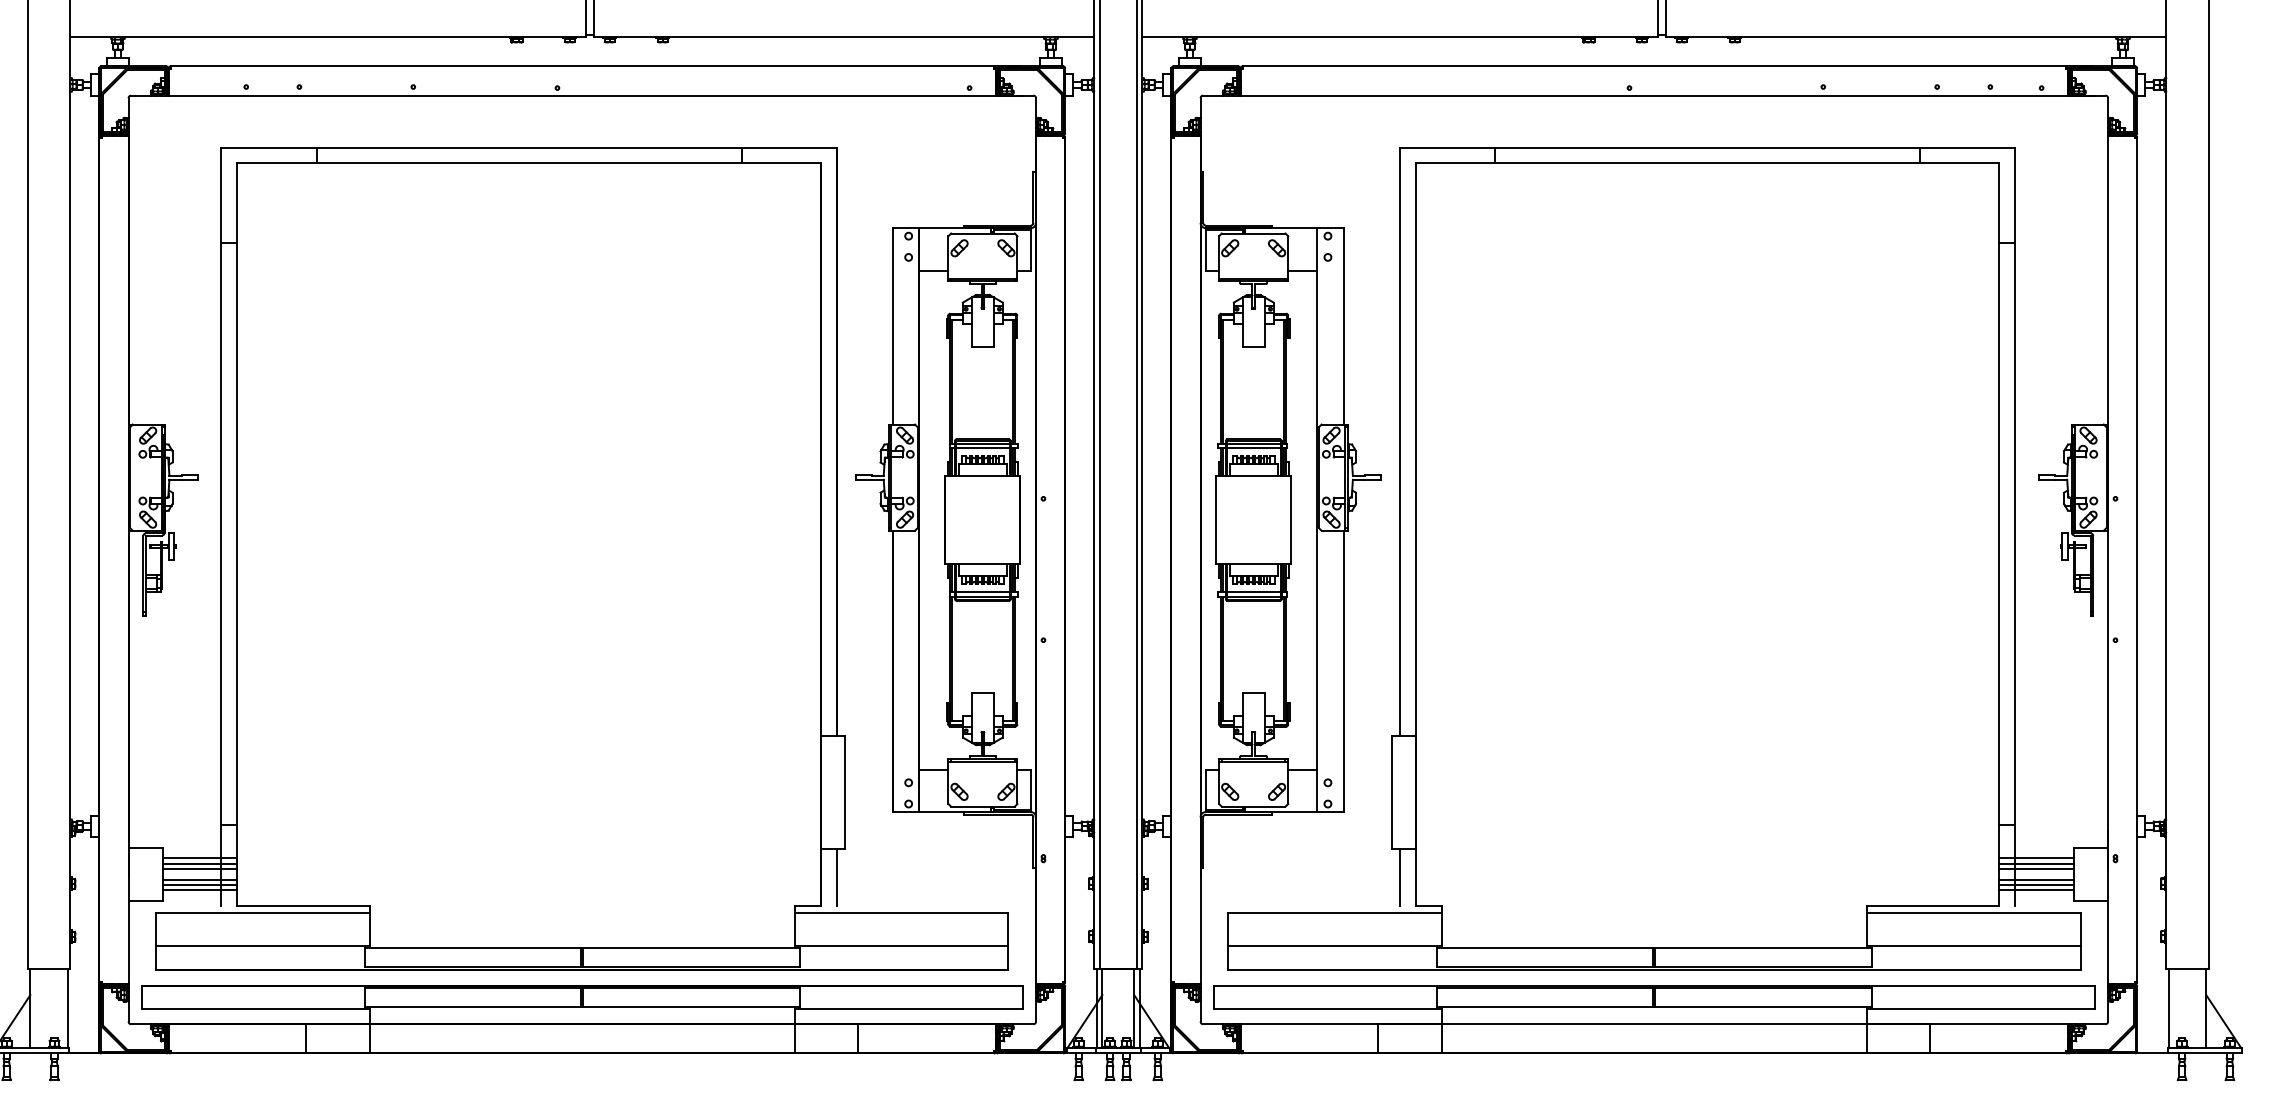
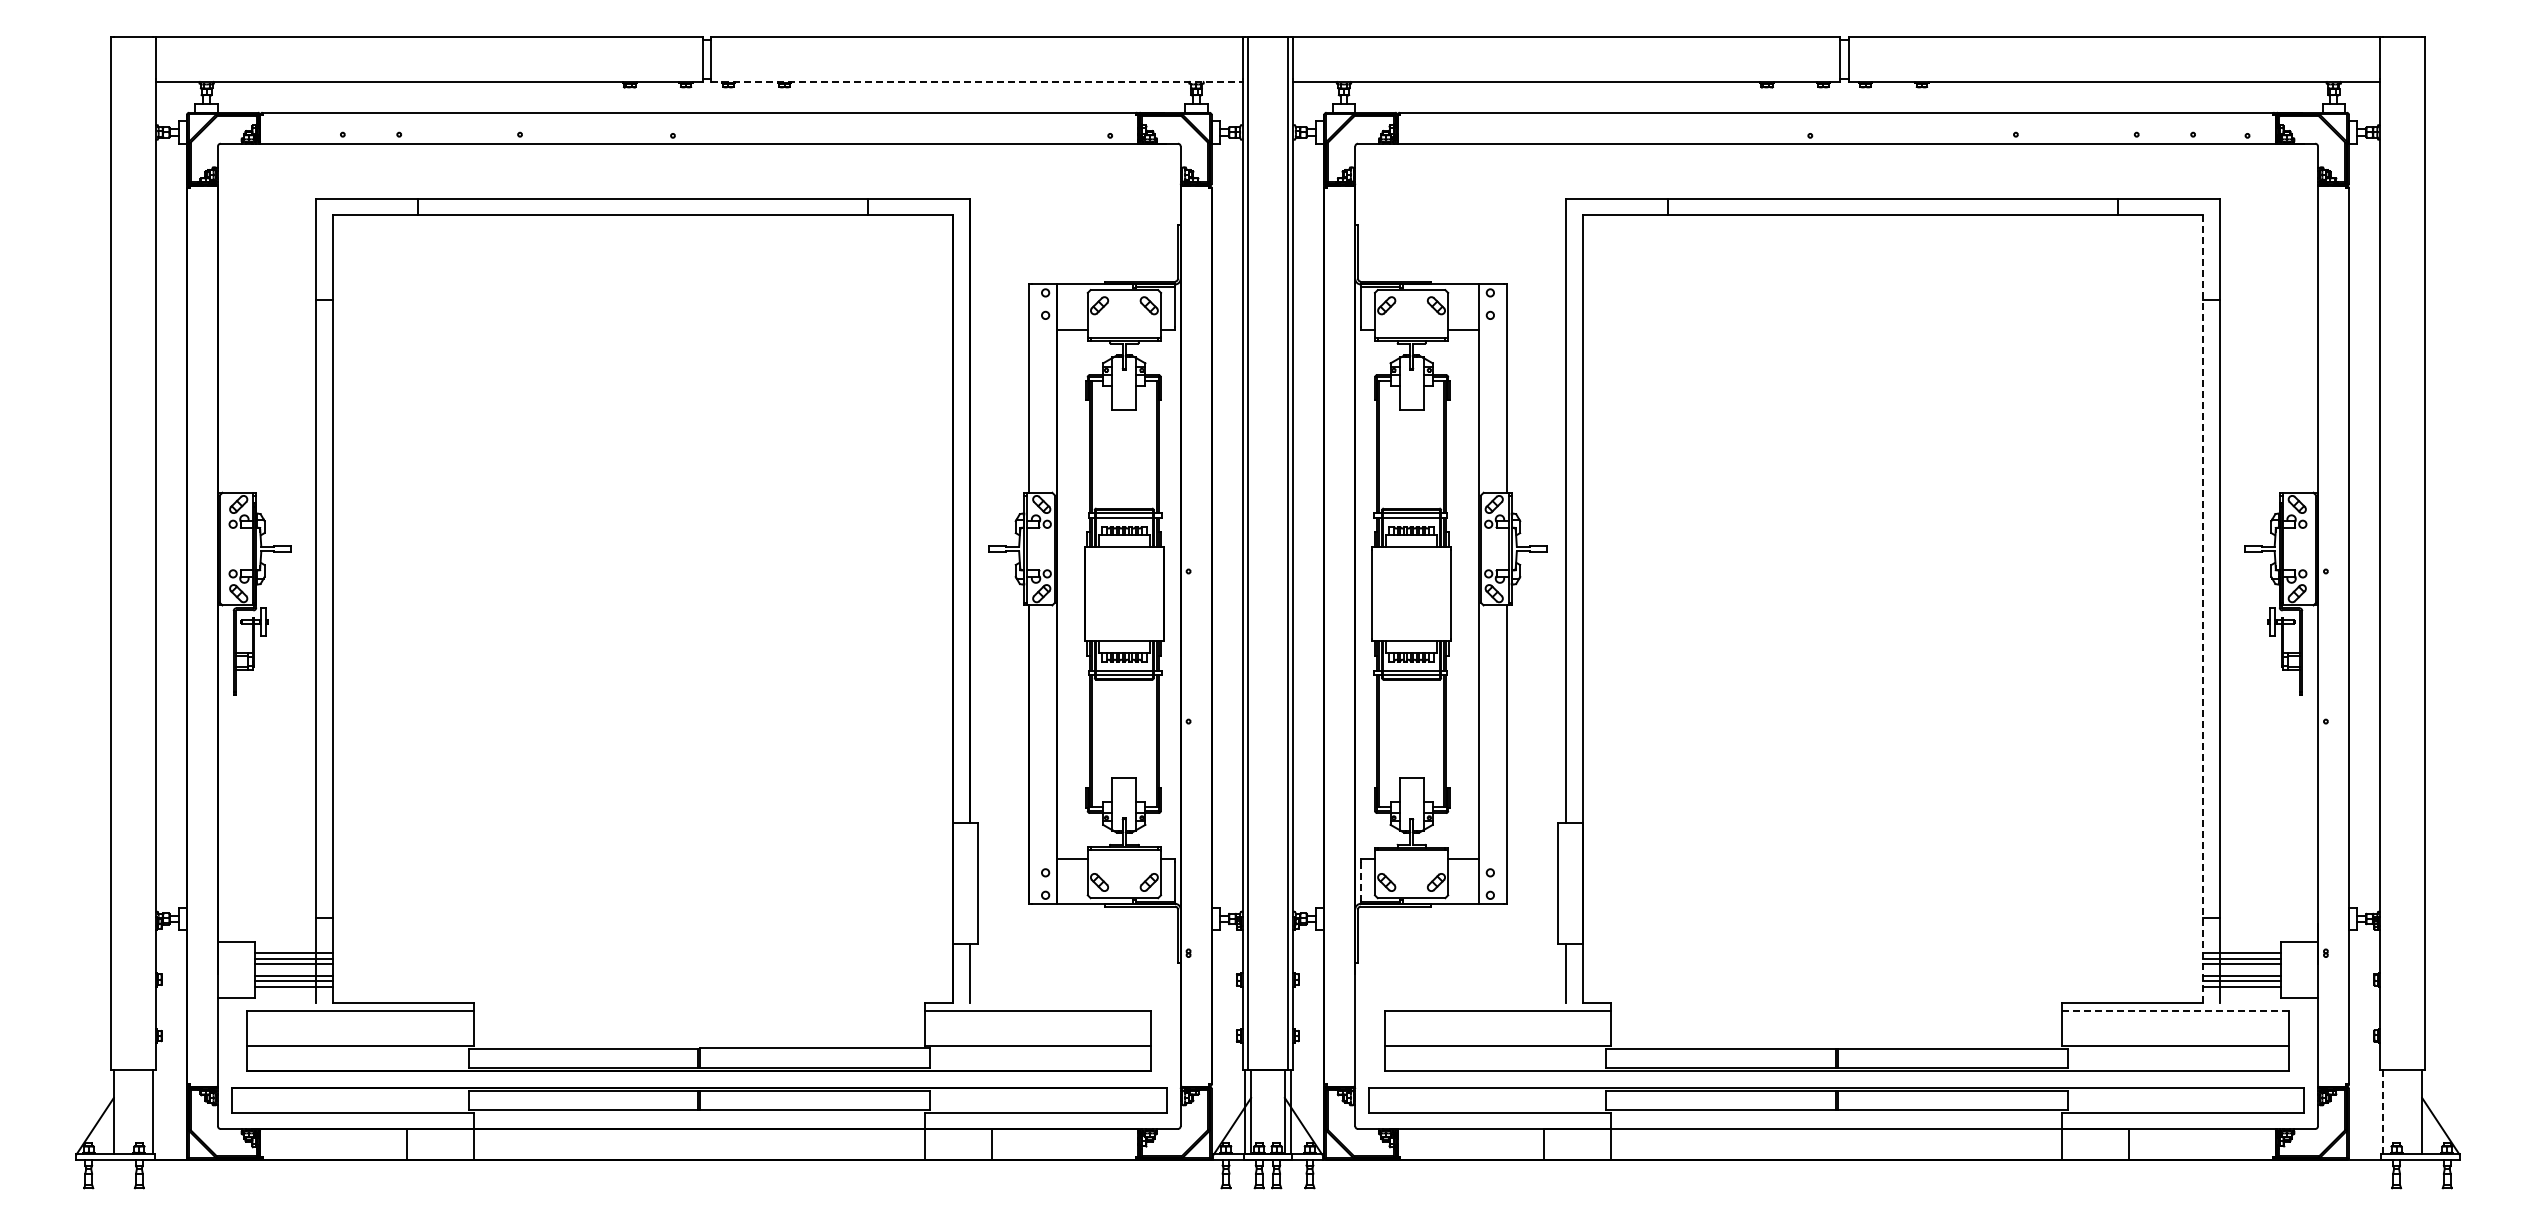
line: (844, 36) -> (977, 81), solid -> dashed
line: (1999, 534) -> (2202, 609), solid -> dashed
line: (1205, 790) -> (1360, 881), solid -> dashed
line: (1972, 912) -> (2174, 1010), solid -> dashed
line: (2168, 1007) -> (2382, 1111), solid -> dashed

